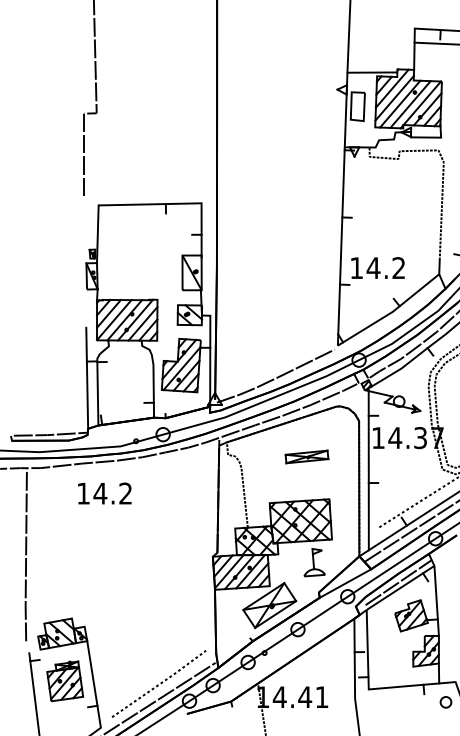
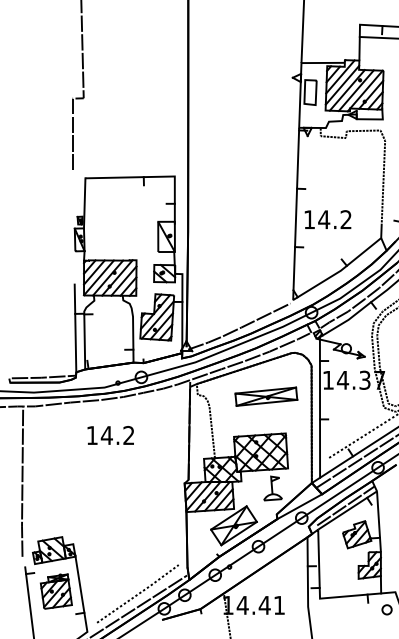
text: (377, 267) -> (327, 219), moved
part: (306, 456) -> (265, 396), size x1.67
text: (104, 493) -> (110, 435), moved

